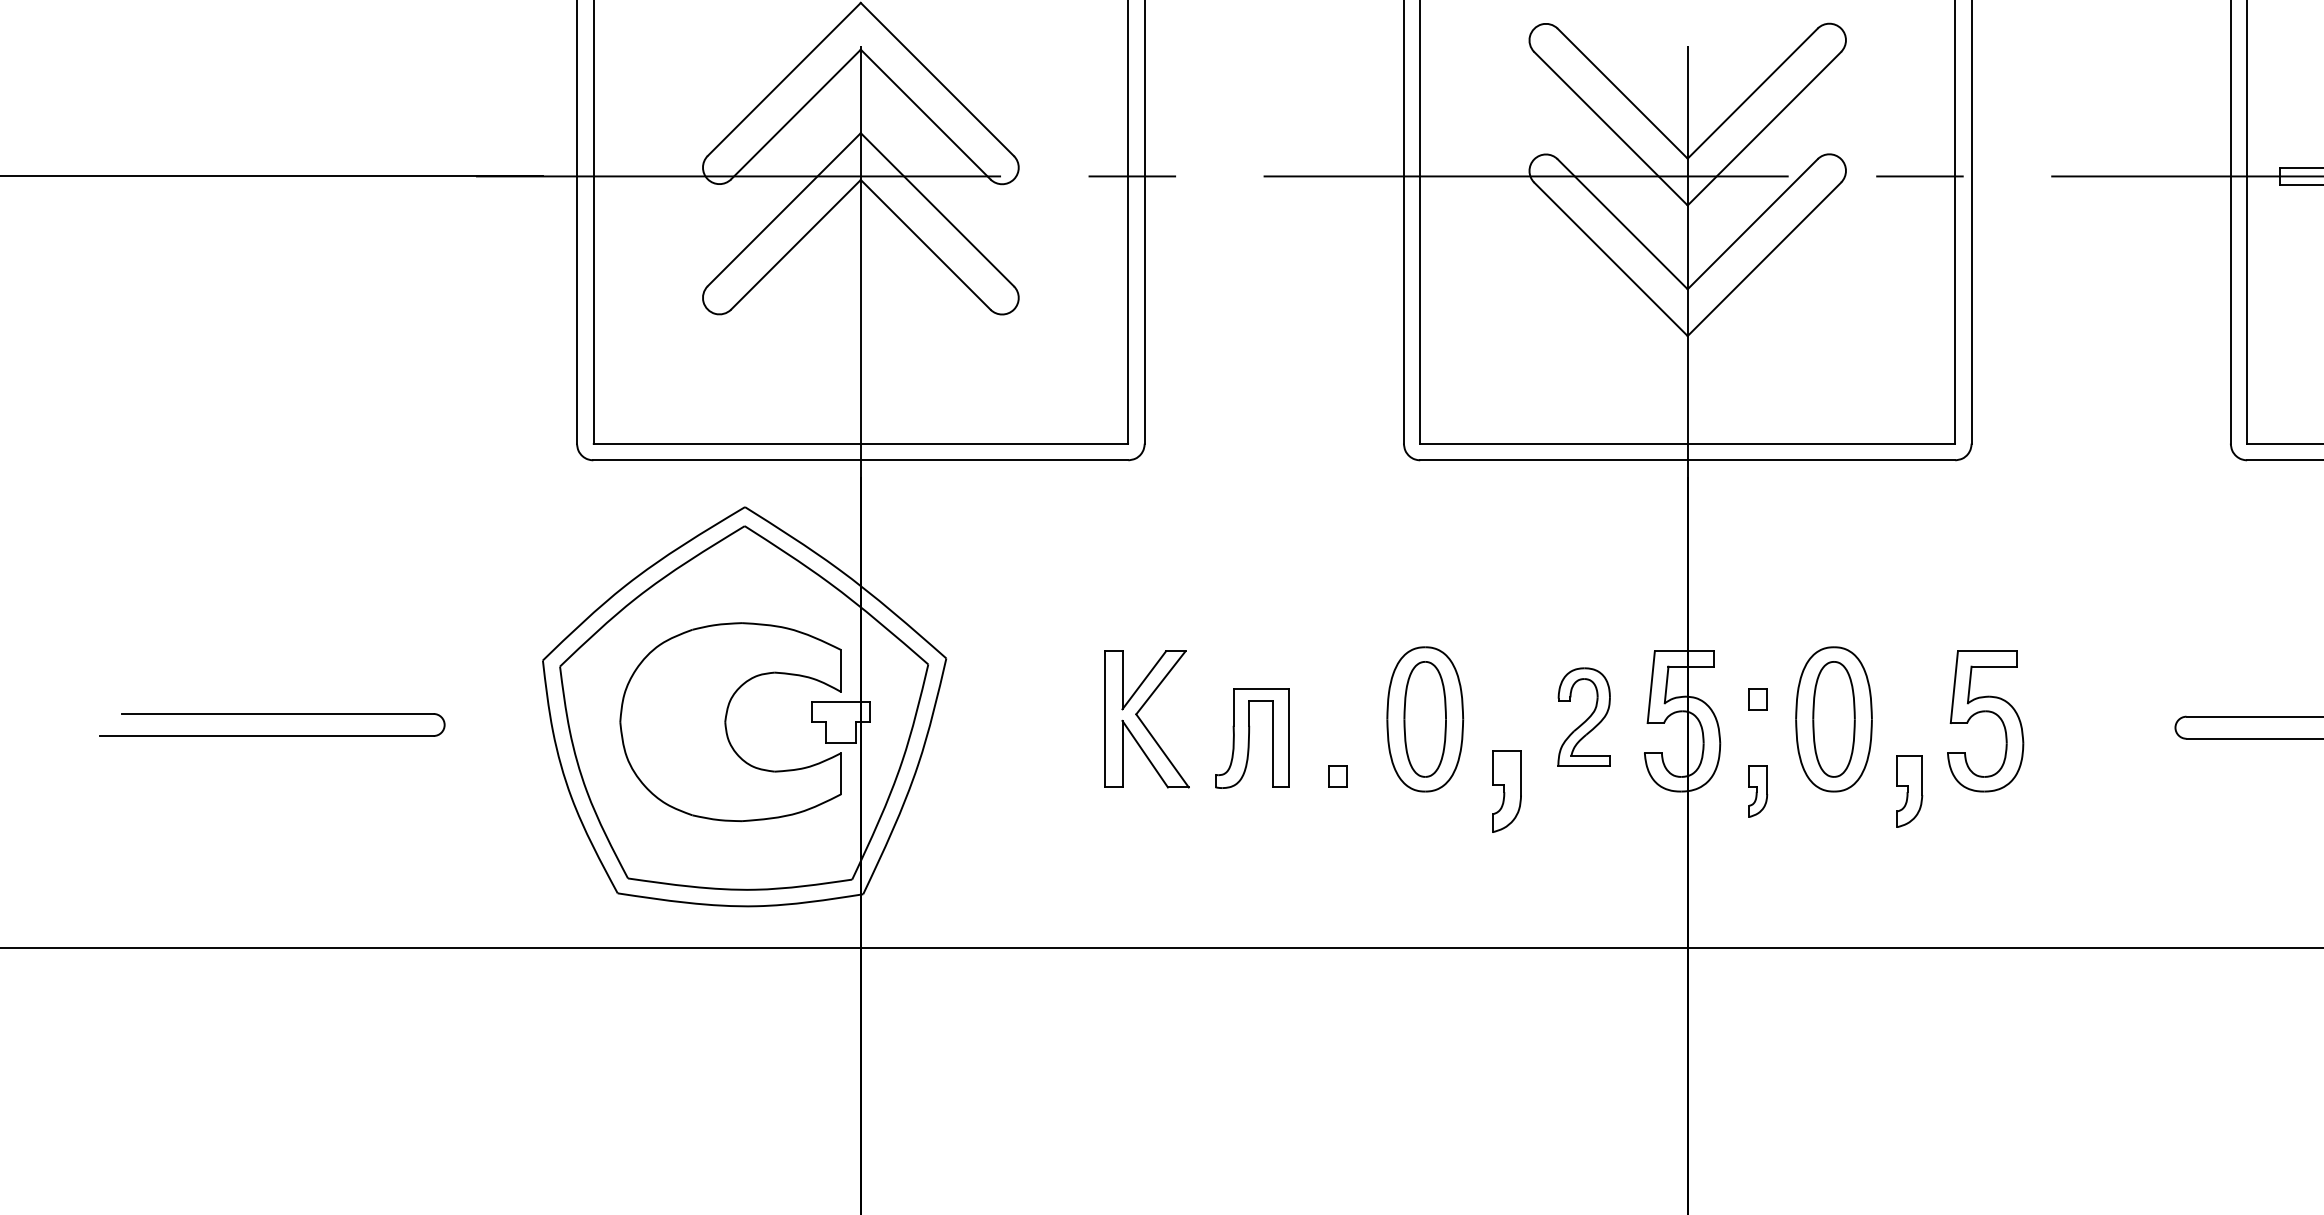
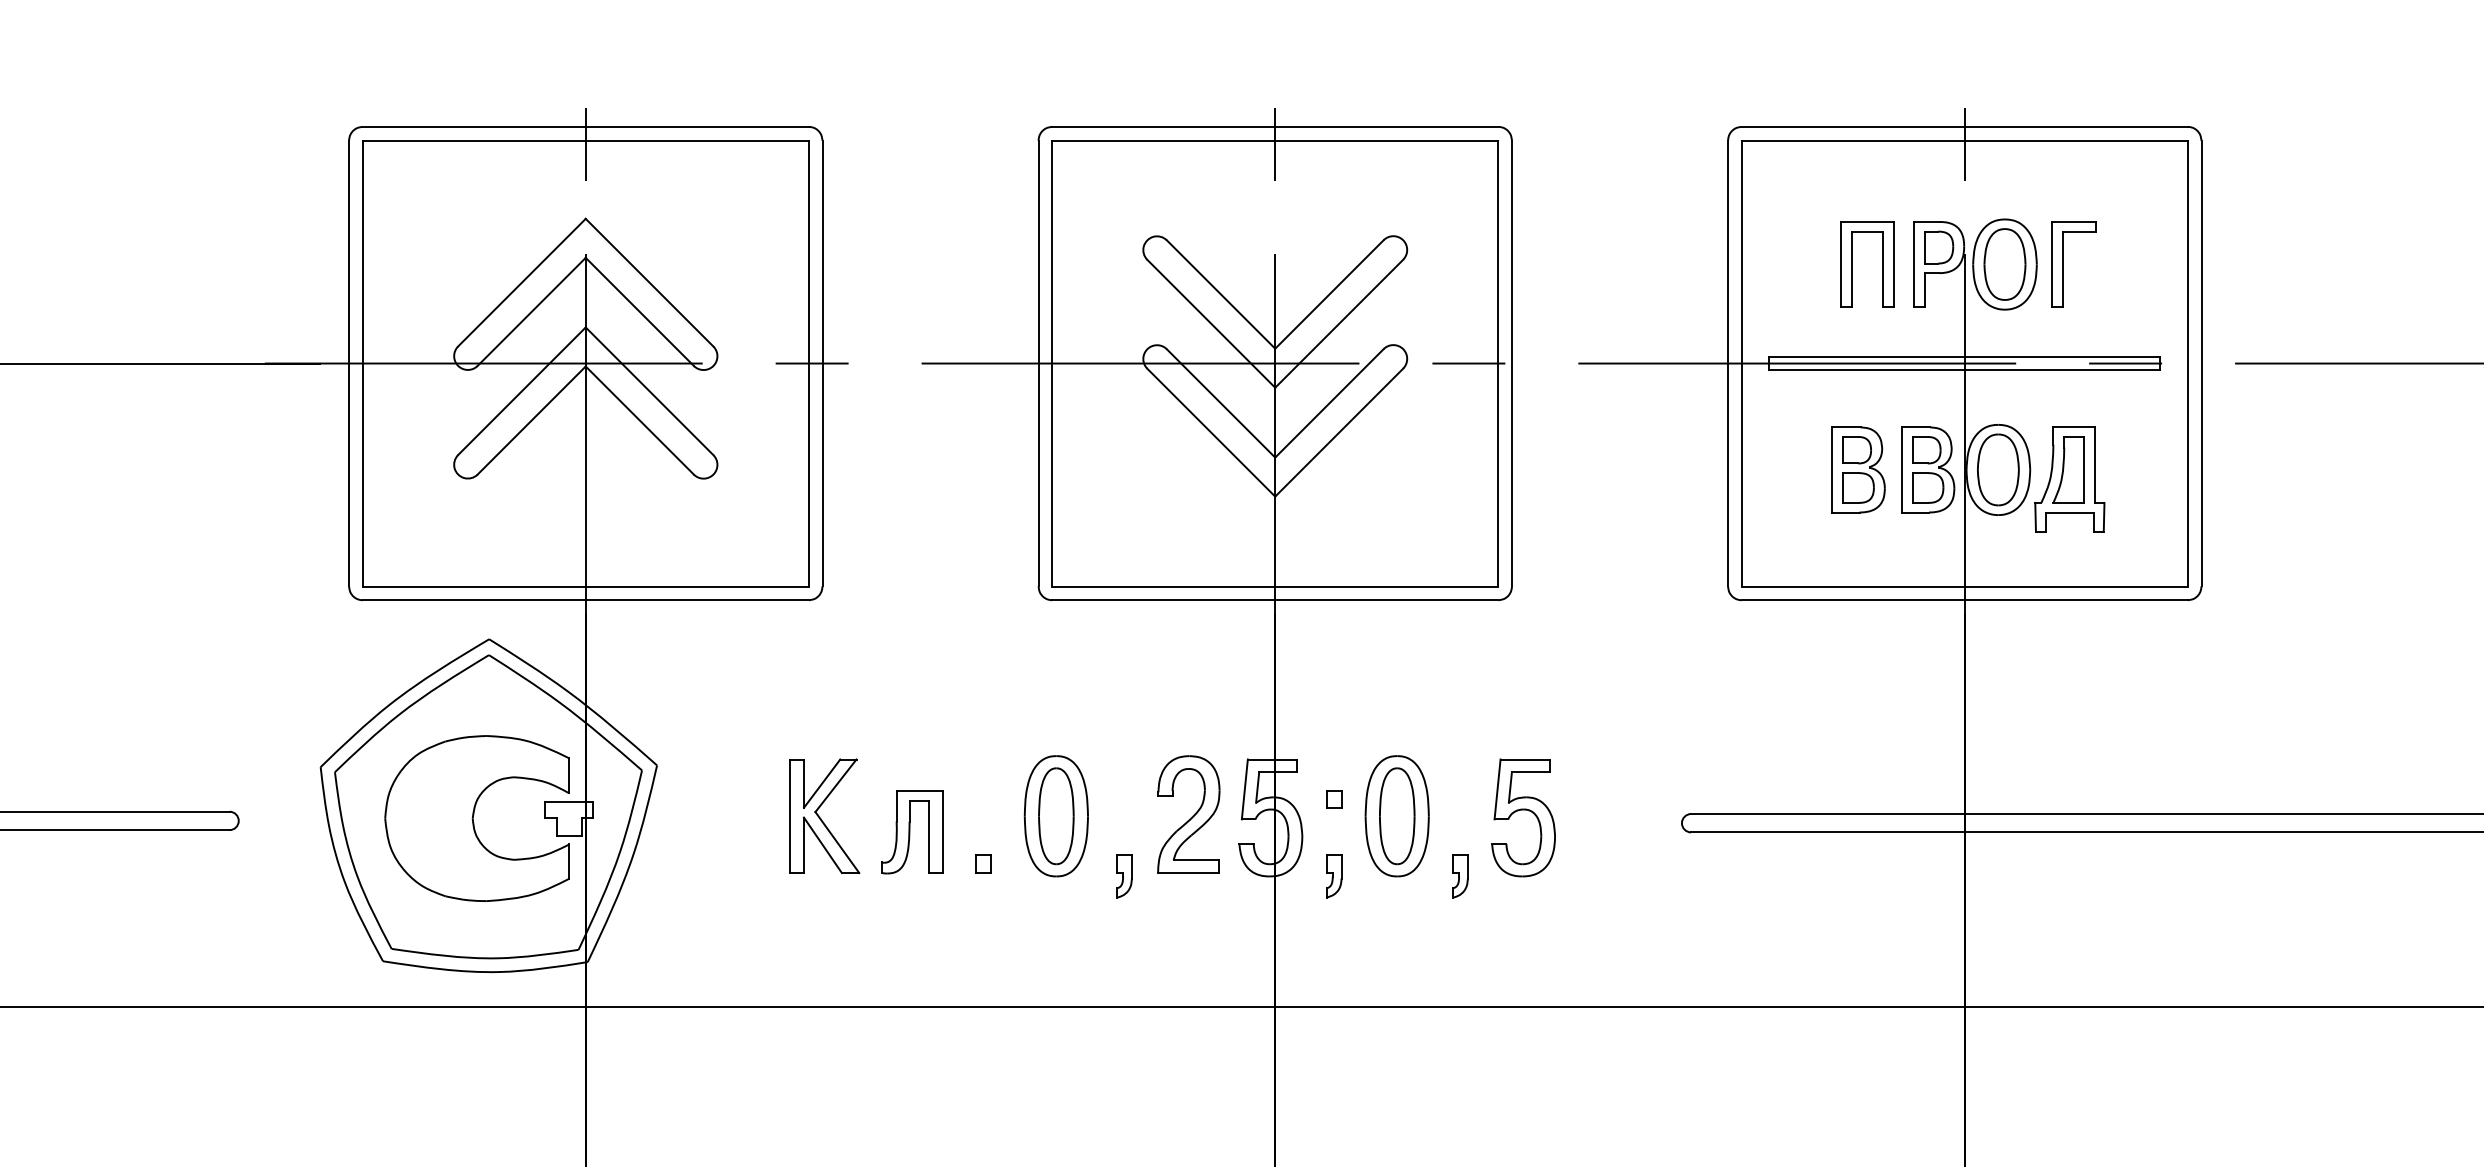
part: (1583, 717) -> (1188, 814), size x1.43
part: (1506, 791) -> (1124, 876), size x0.62
part: (1909, 791) -> (1460, 876), size x0.71

